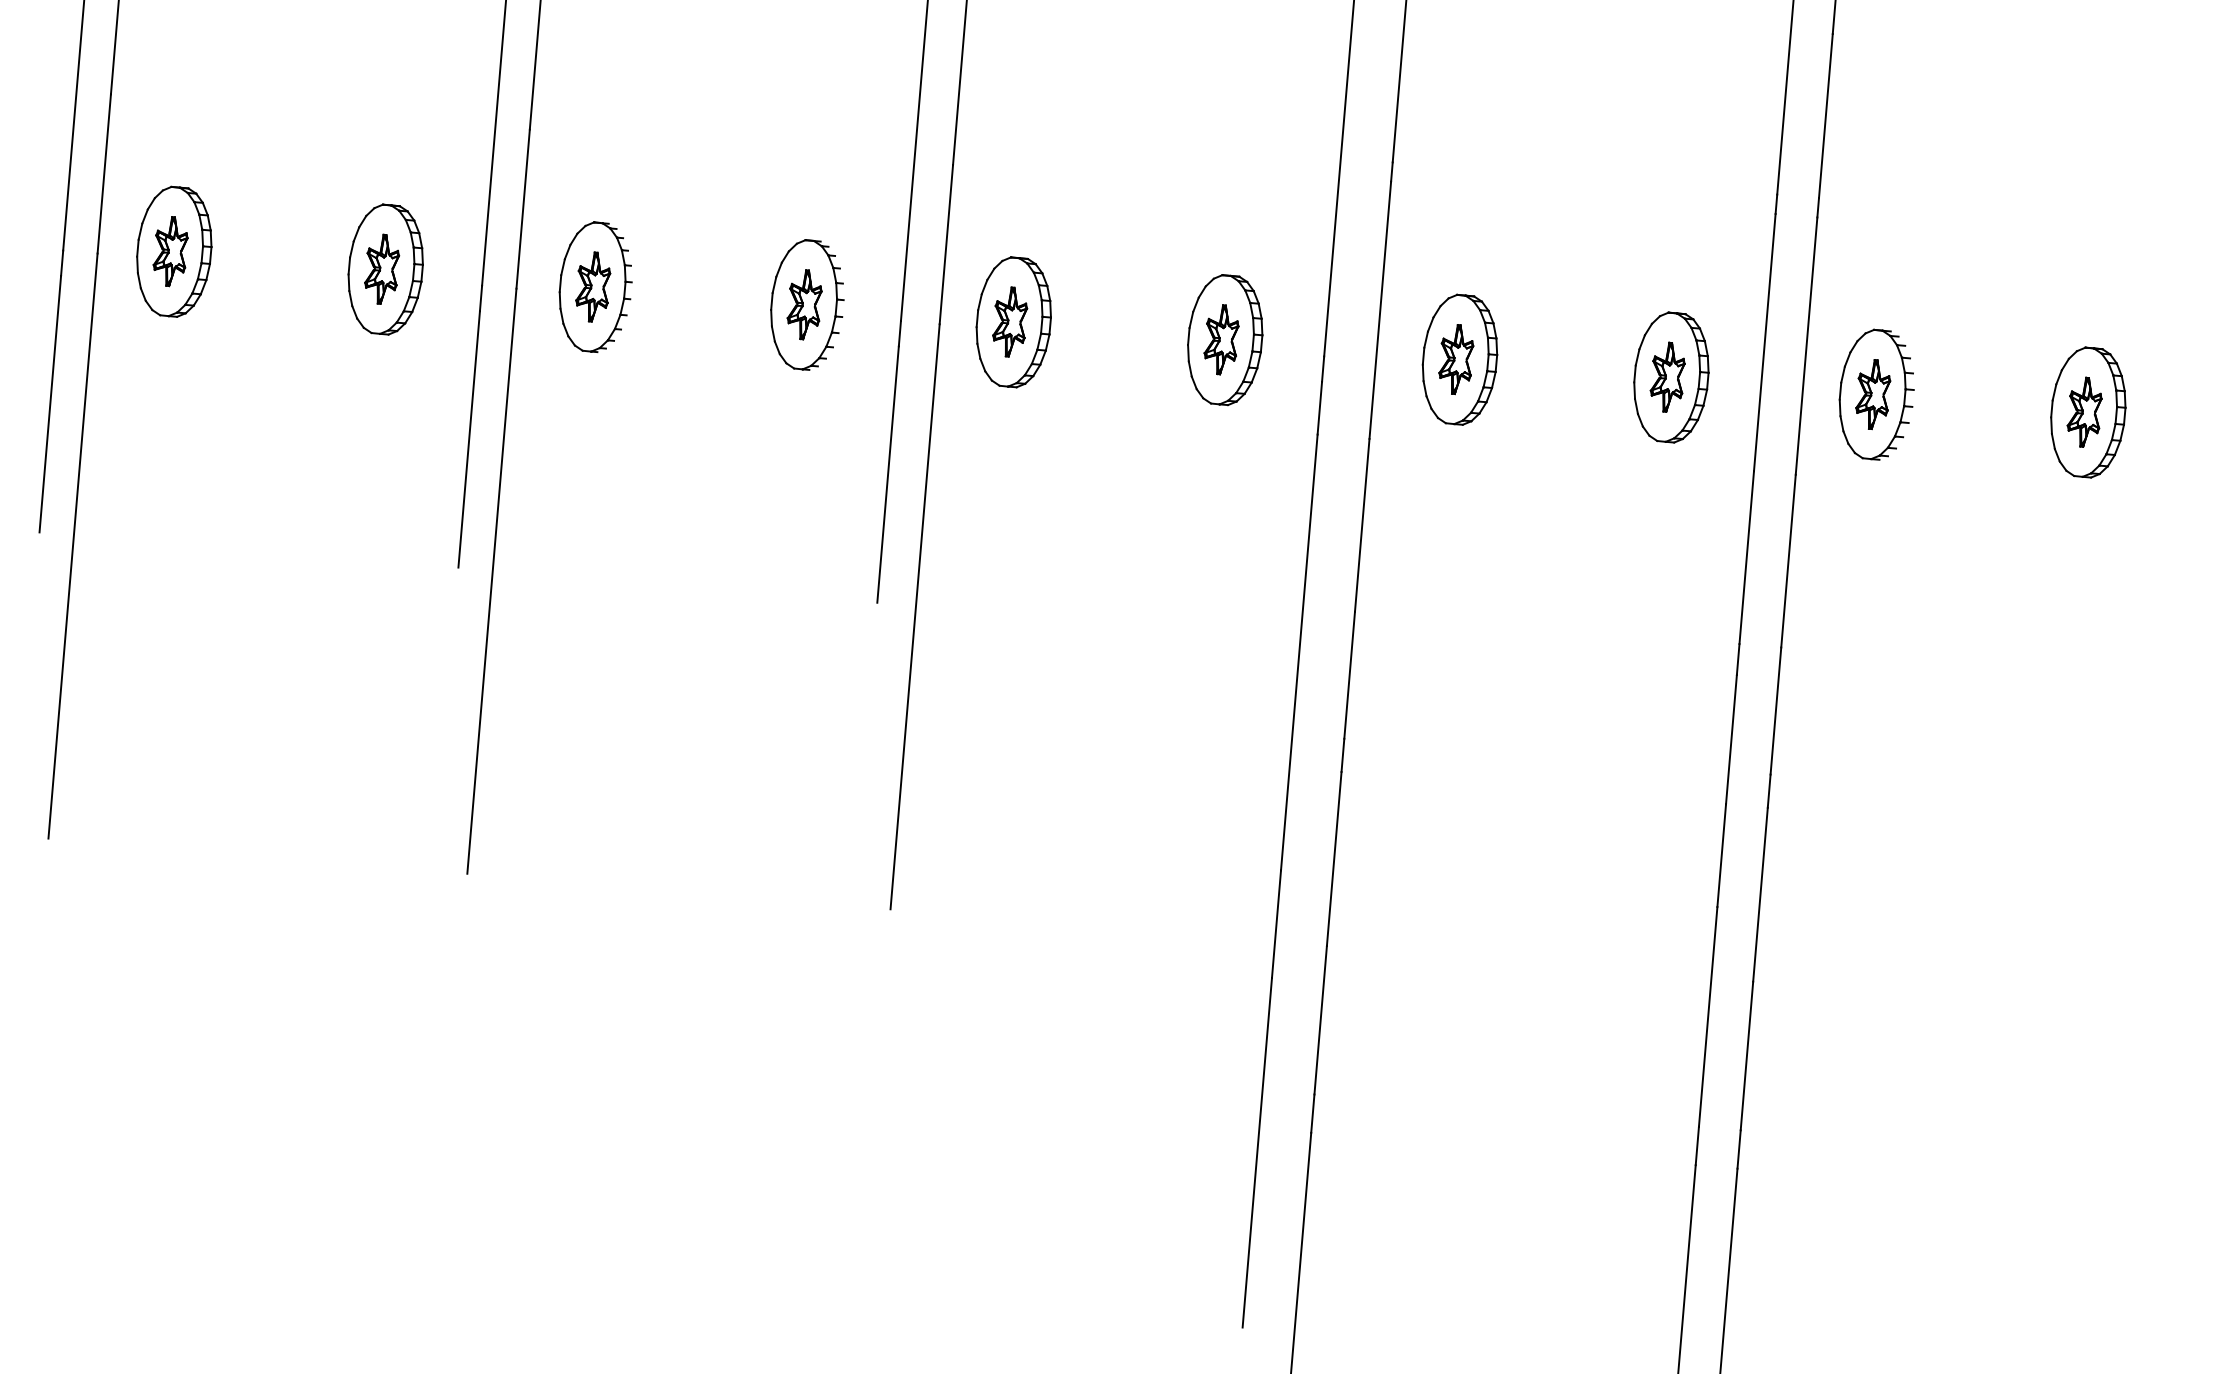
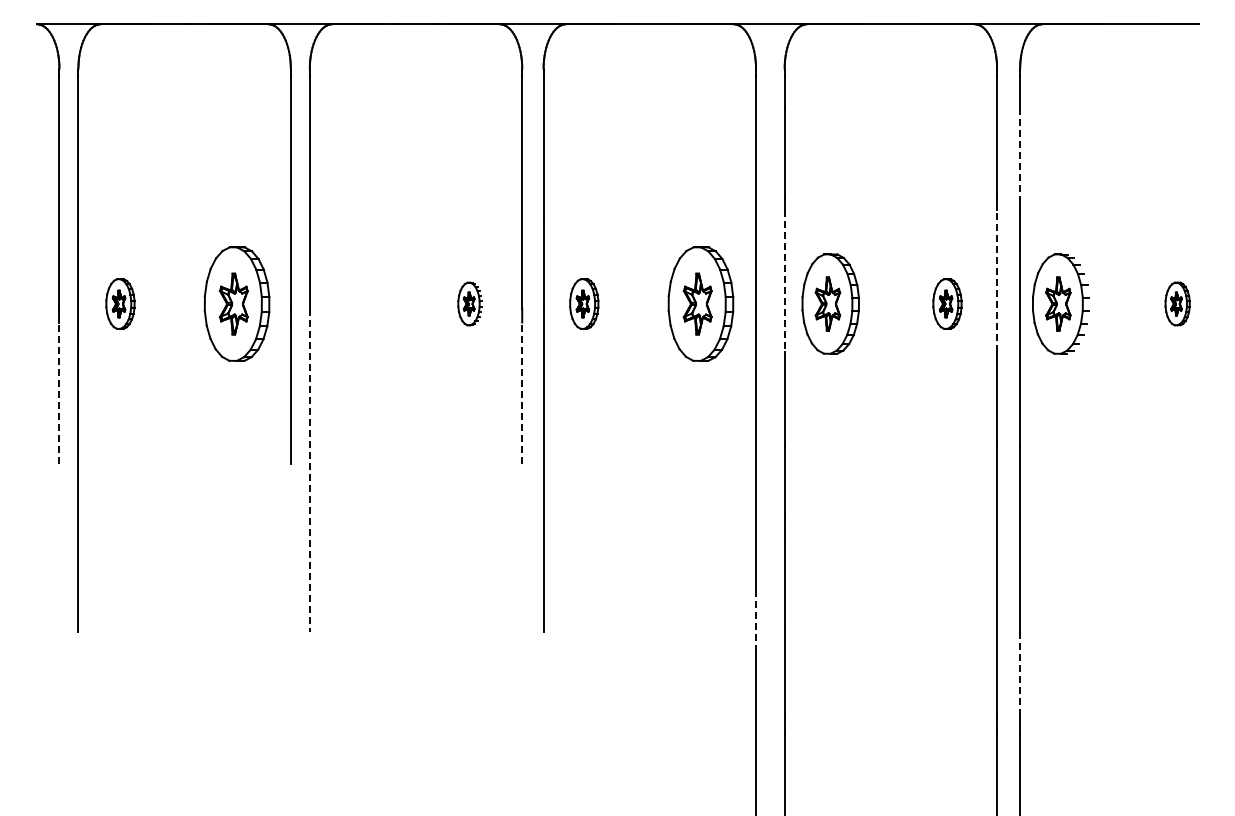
line: (1826, 117) -> (1020, 154), solid -> dashed
part: (174, 250) -> (120, 303), size x0.7
part: (386, 268) -> (237, 303), size x1.6
part: (594, 286) -> (352, 303), removed
part: (806, 303) -> (469, 303), size x0.6
line: (1379, 311) -> (784, 281), solid -> dashed
part: (1014, 321) -> (584, 303), size x0.7
part: (1224, 339) -> (700, 303), size x1.6
line: (1765, 342) -> (997, 280), solid -> dashed
part: (1459, 358) -> (830, 303), size x1.4
part: (1671, 376) -> (947, 303), size x0.7
part: (1876, 393) -> (1060, 303), size x1.4
line: (50, 404) -> (59, 393), solid -> dashed
part: (2087, 411) -> (1177, 303), size x0.6
line: (888, 474) -> (522, 393), solid -> dashed
line: (491, 581) -> (309, 470), solid -> dashed
line: (1277, 924) -> (756, 622), solid -> dashed
line: (1747, 1057) -> (1020, 673), solid -> dashed

